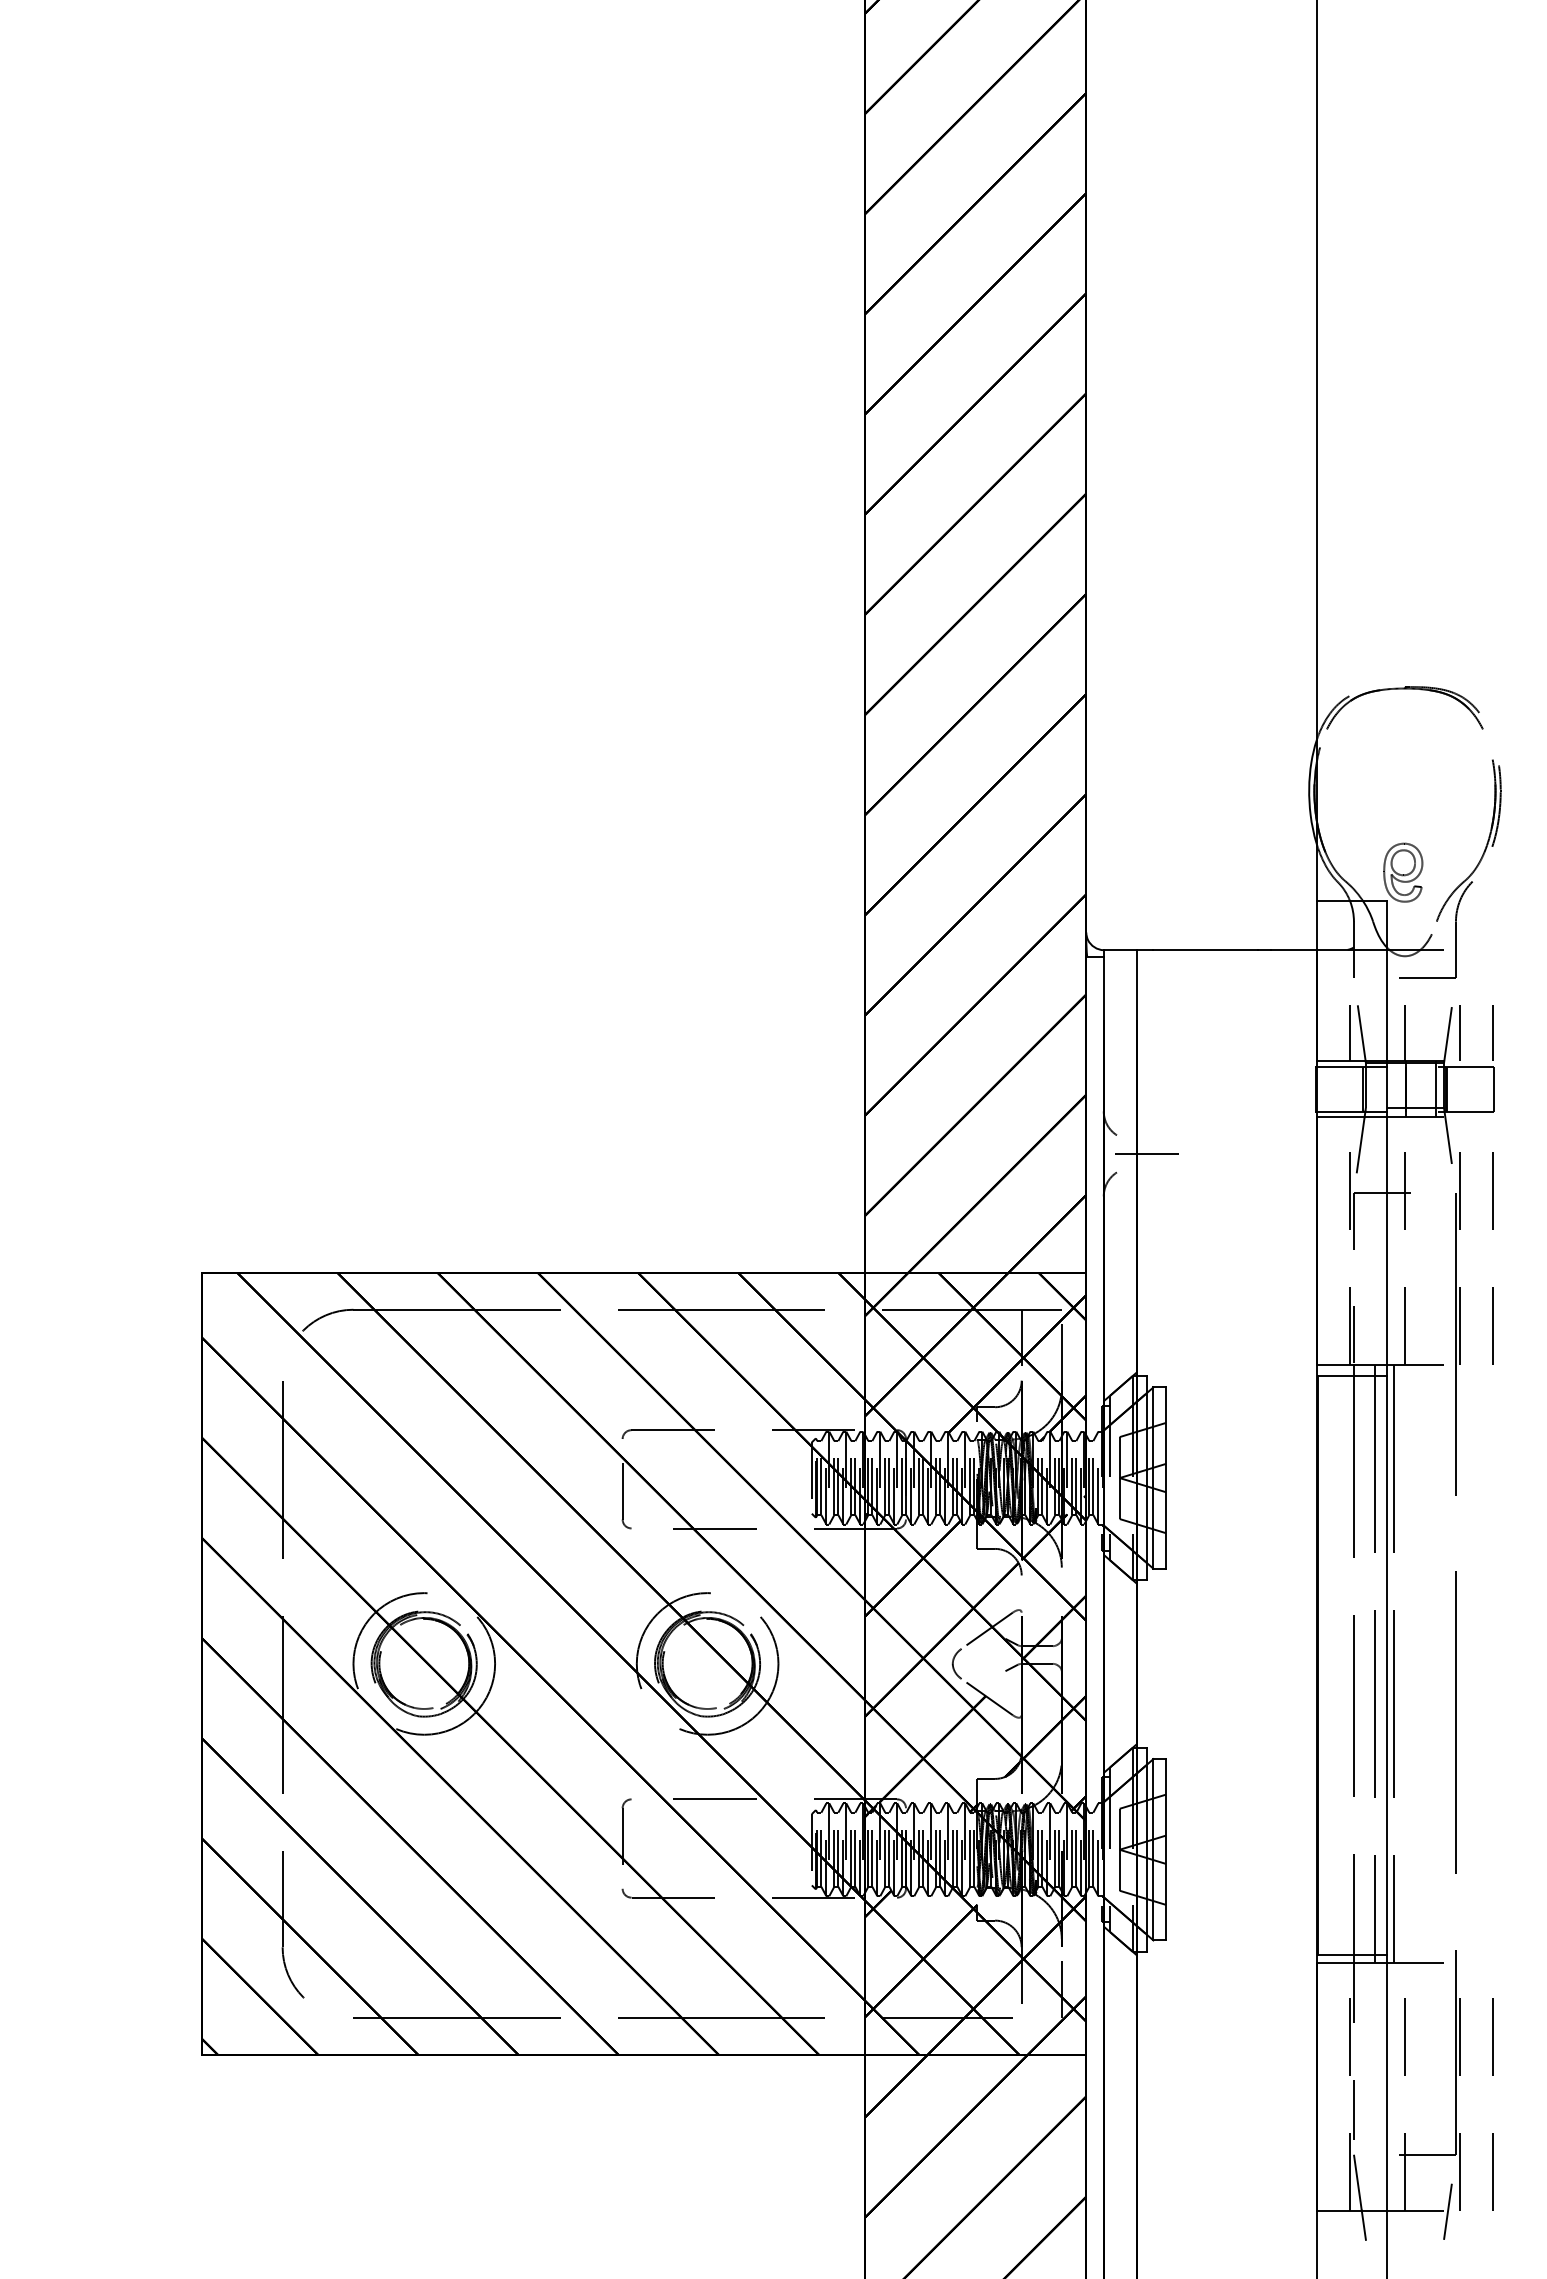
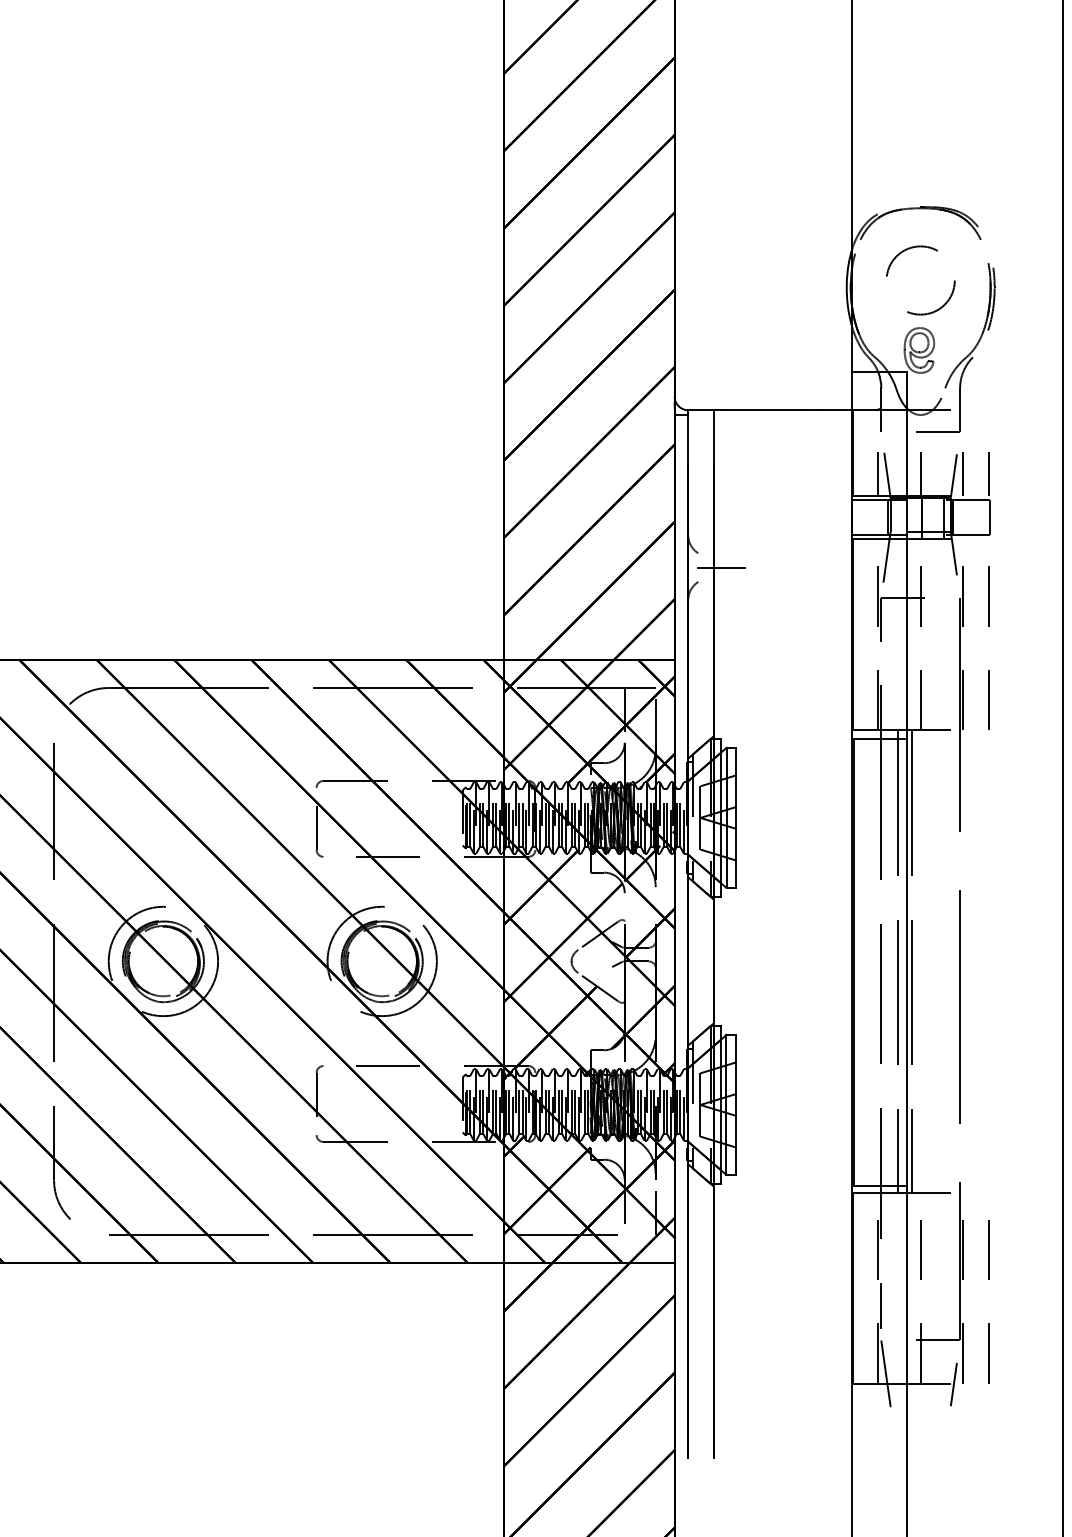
circle: (1404, 782) -> (920, 280), added

